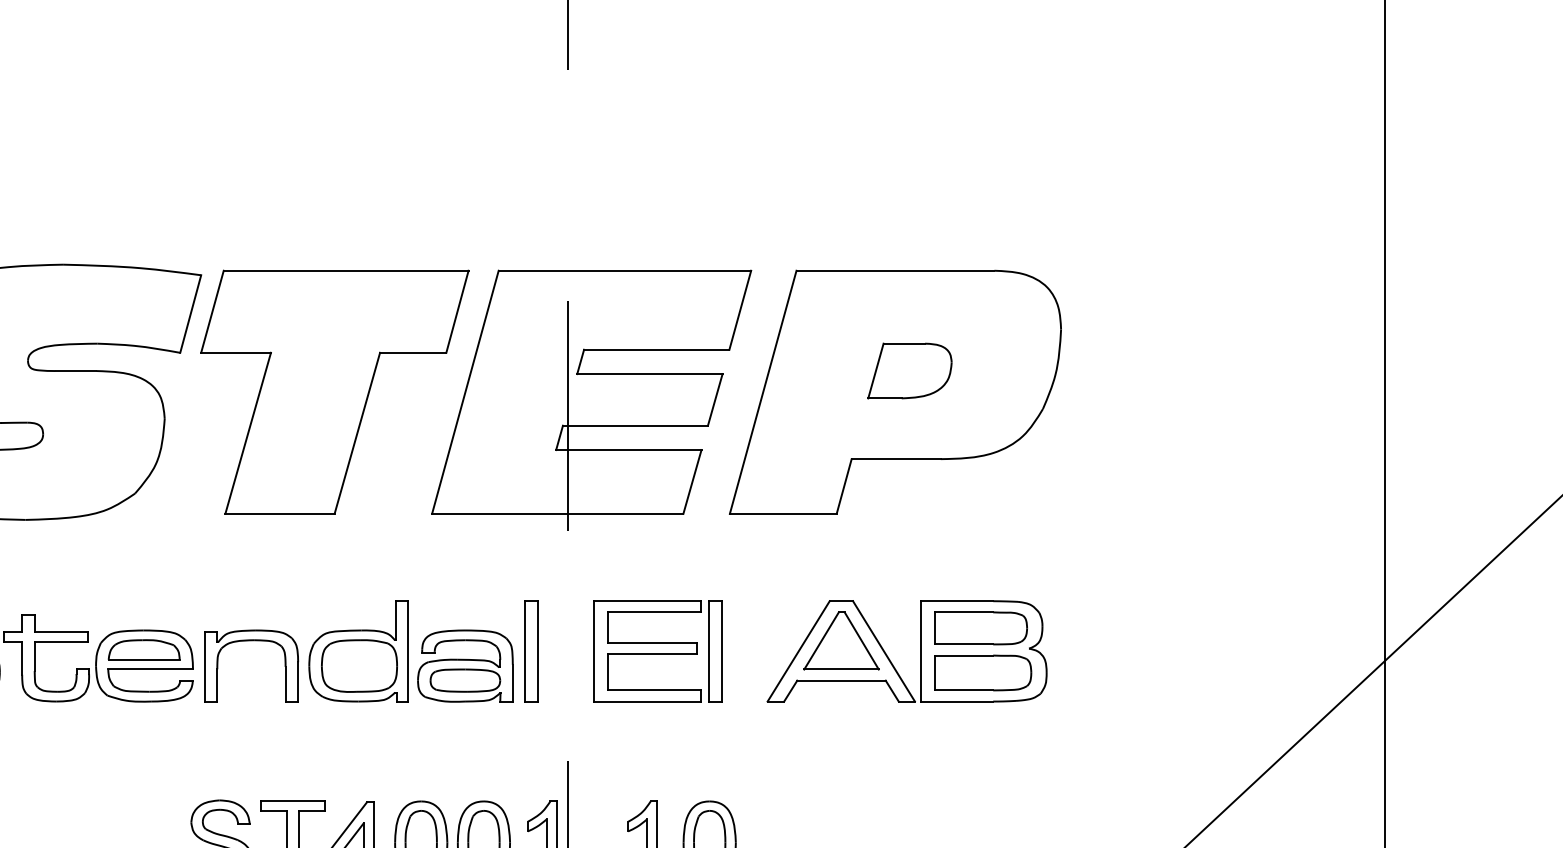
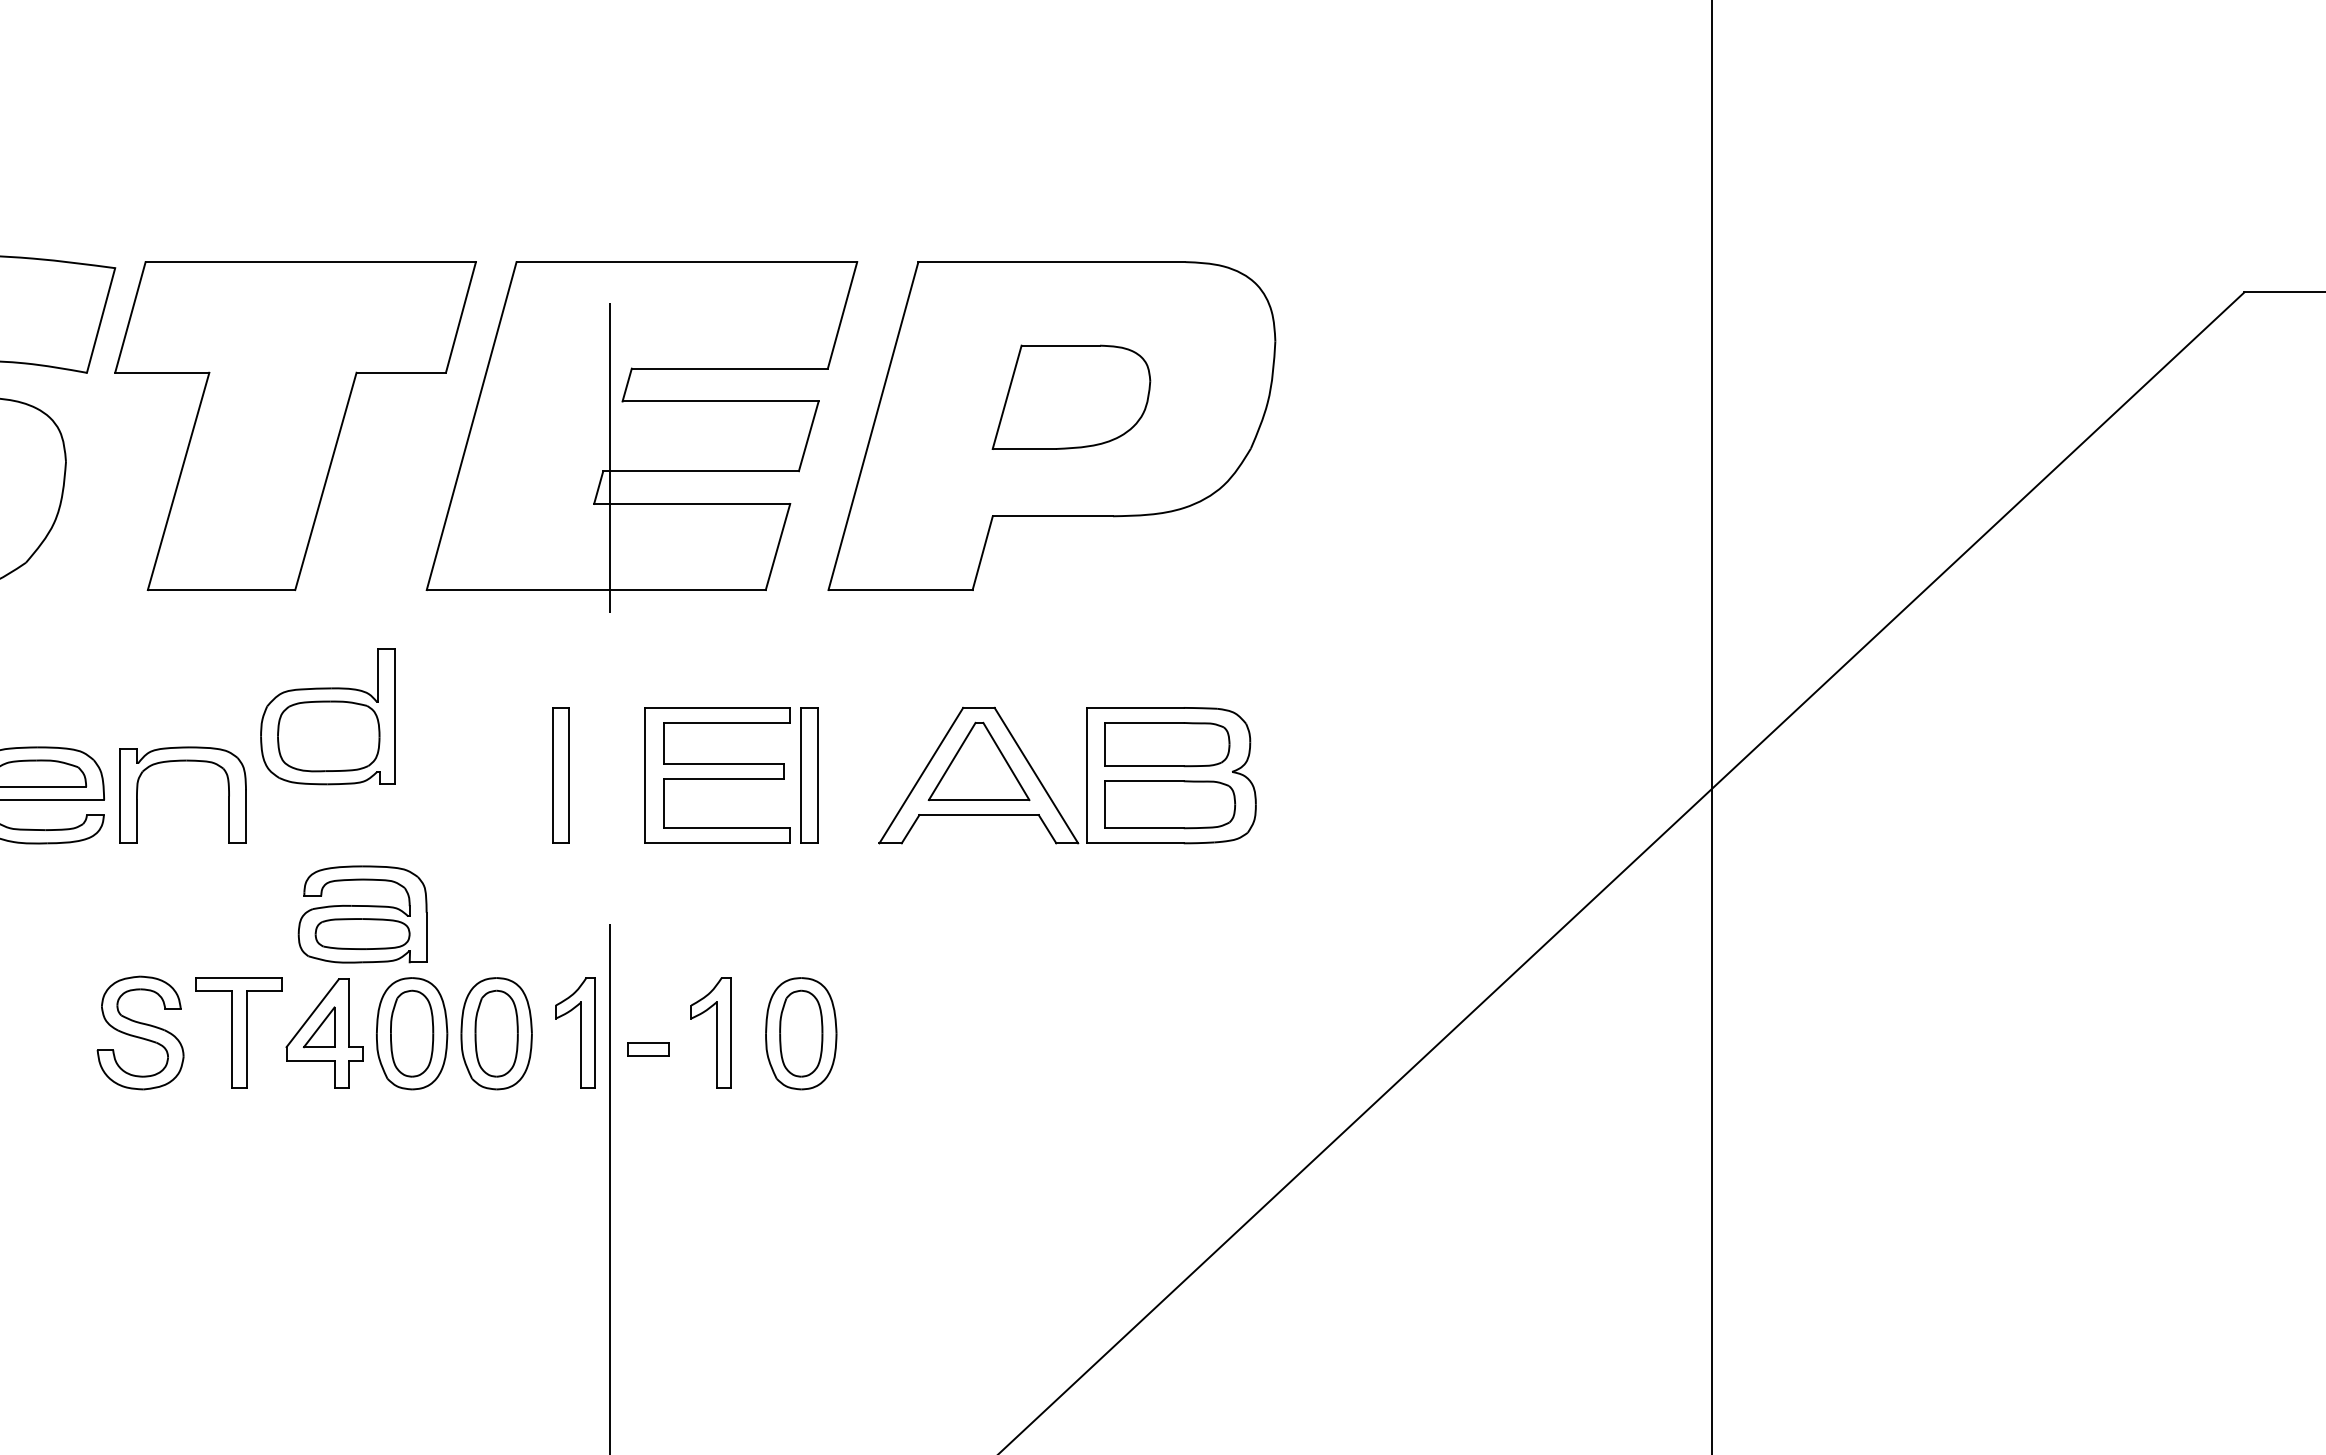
part: (910, 371) -> (1071, 397), size x1.4
part: (358, 651) -> (327, 716), moved
part: (465, 666) -> (362, 914), moved

